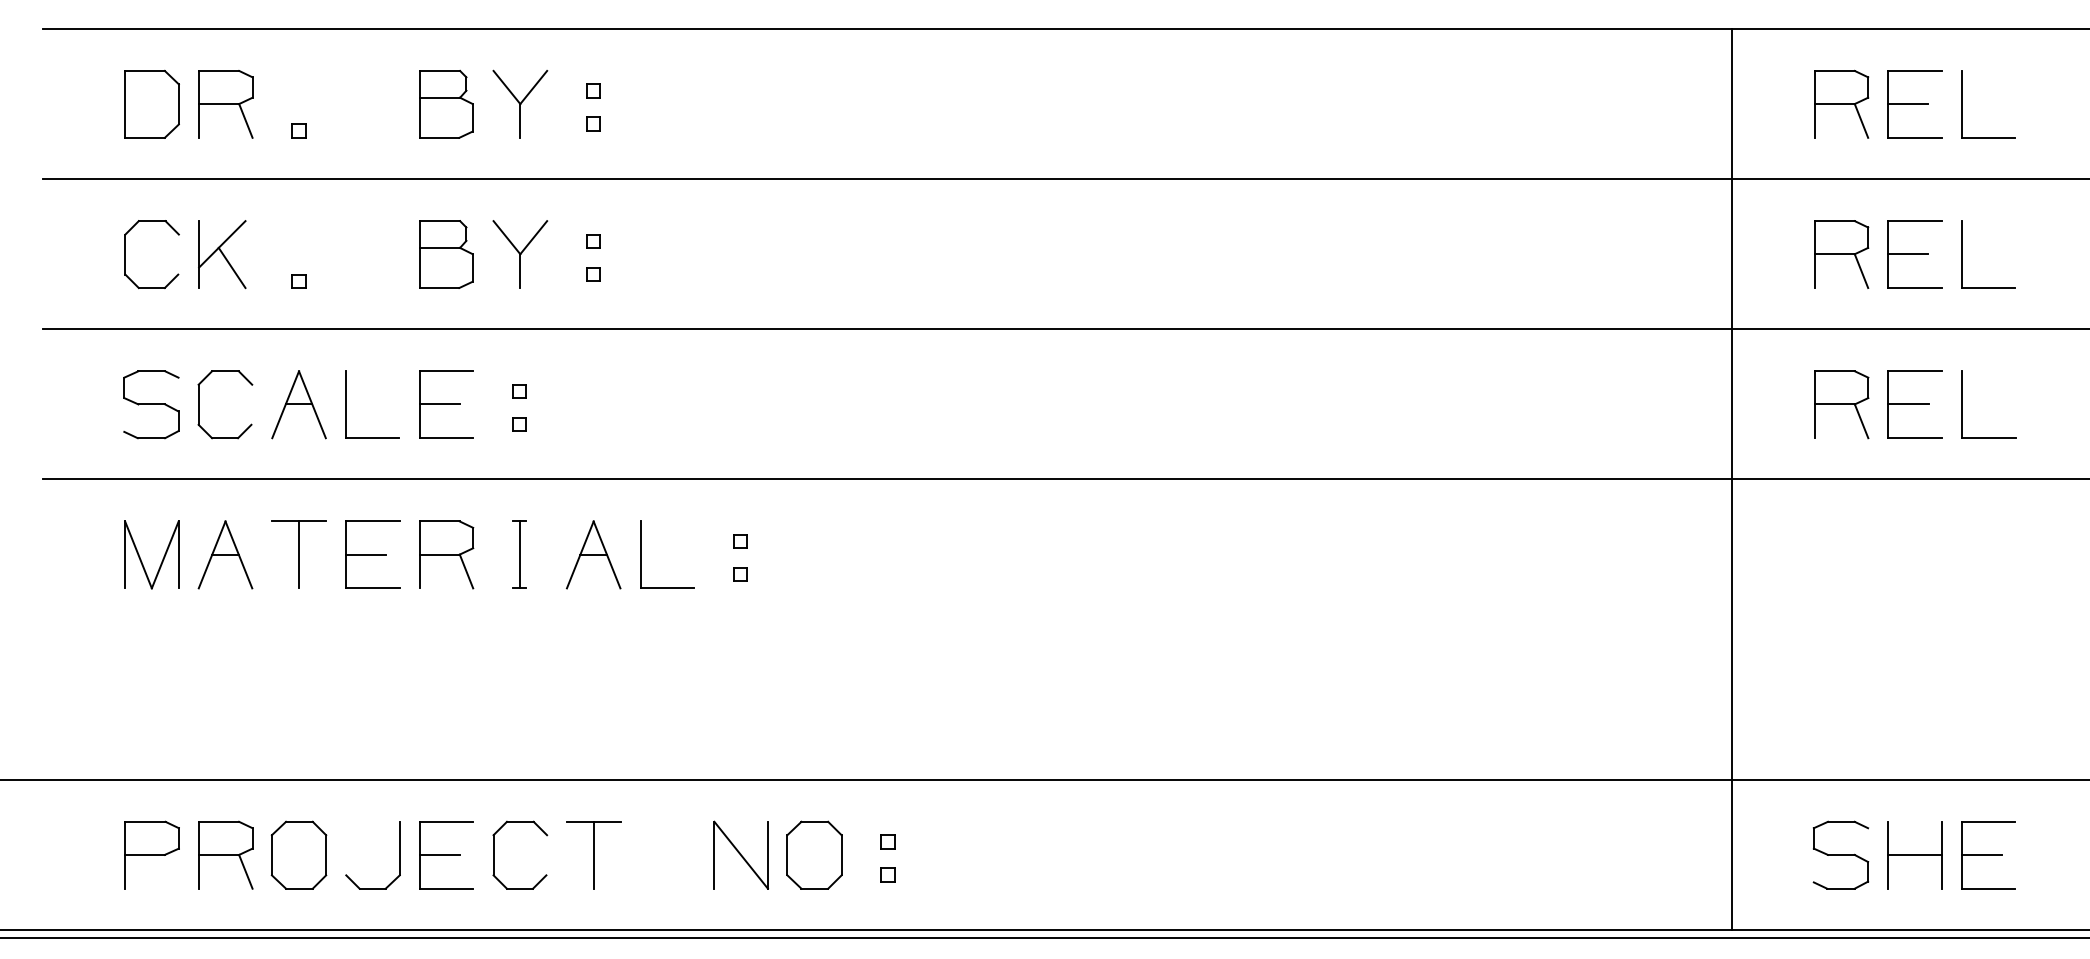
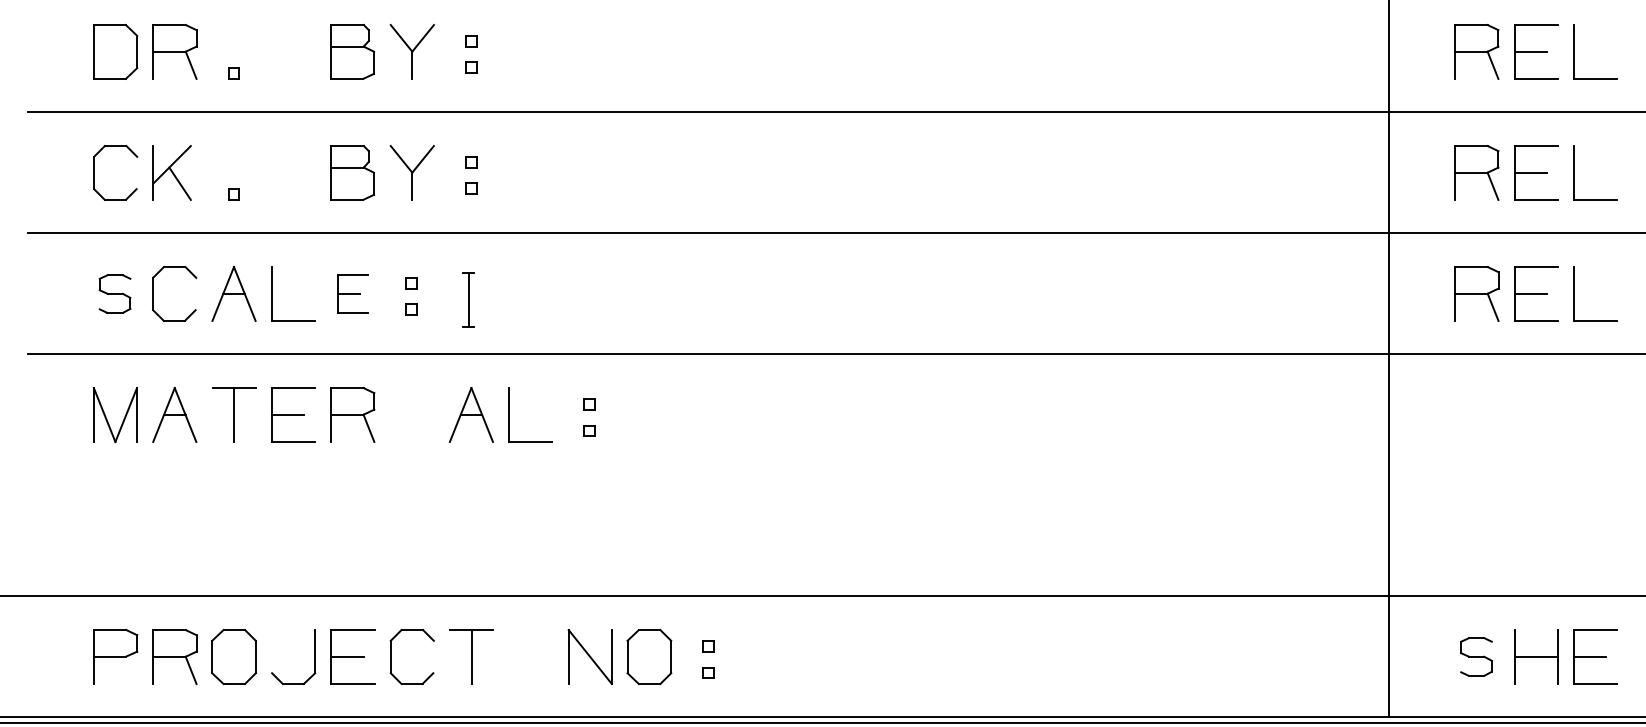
part: (151, 404) -> (115, 293), size x0.7
part: (446, 404) -> (352, 293), size x0.7
part: (519, 554) -> (468, 299), moved
part: (1840, 854) -> (1476, 656), size x0.7

